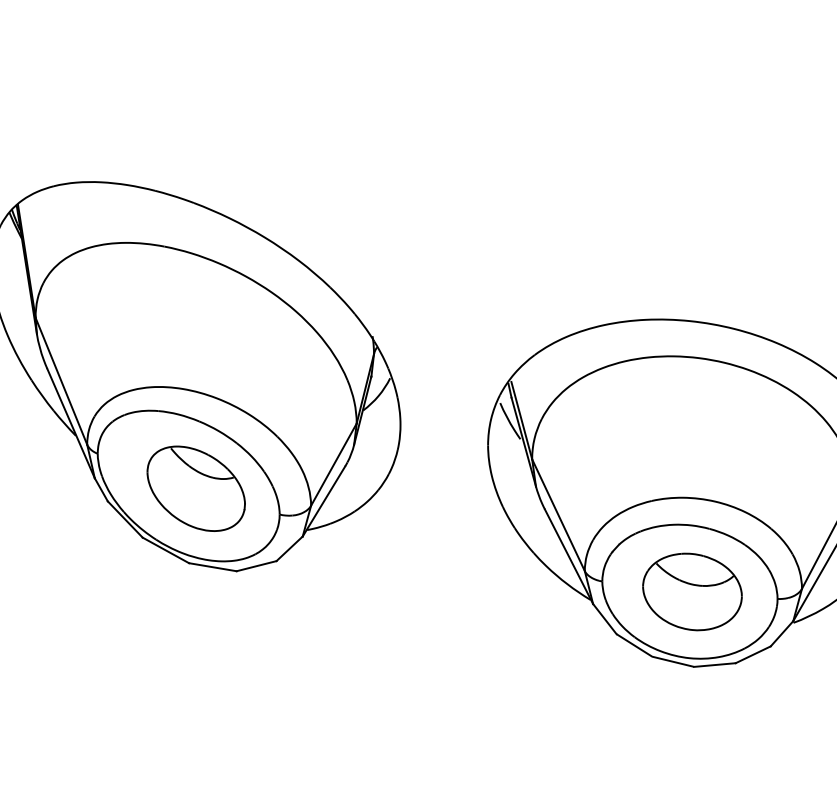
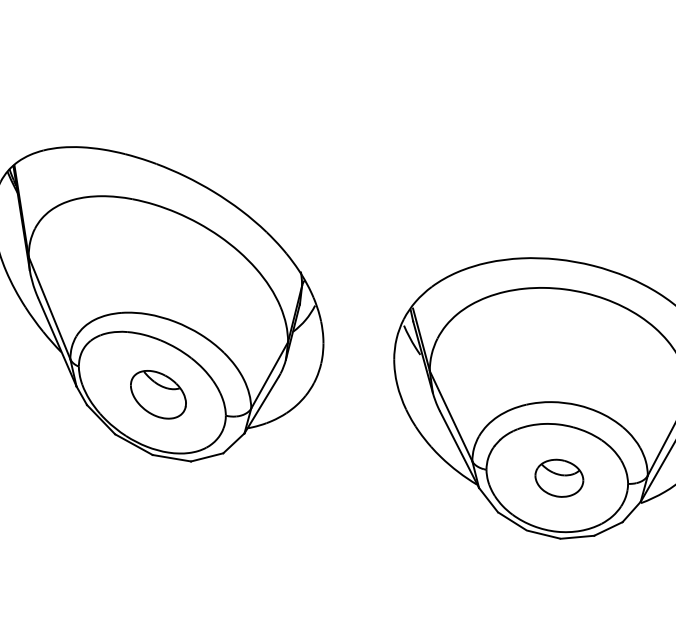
part: (196, 488) -> (158, 394), size x0.7
part: (692, 592) -> (559, 478), size x0.6

